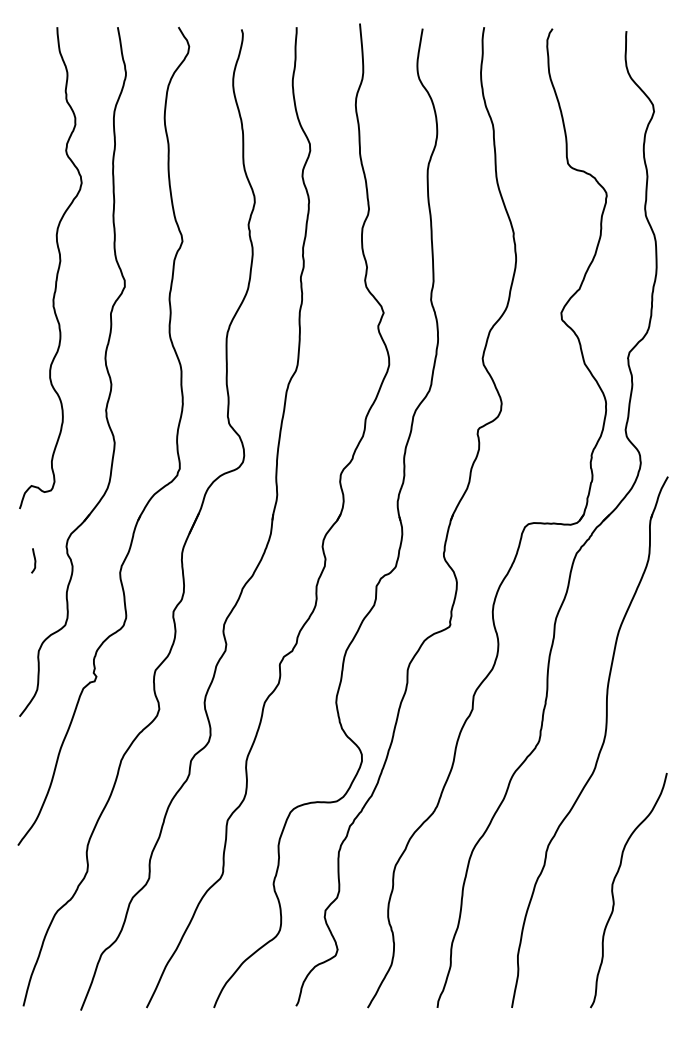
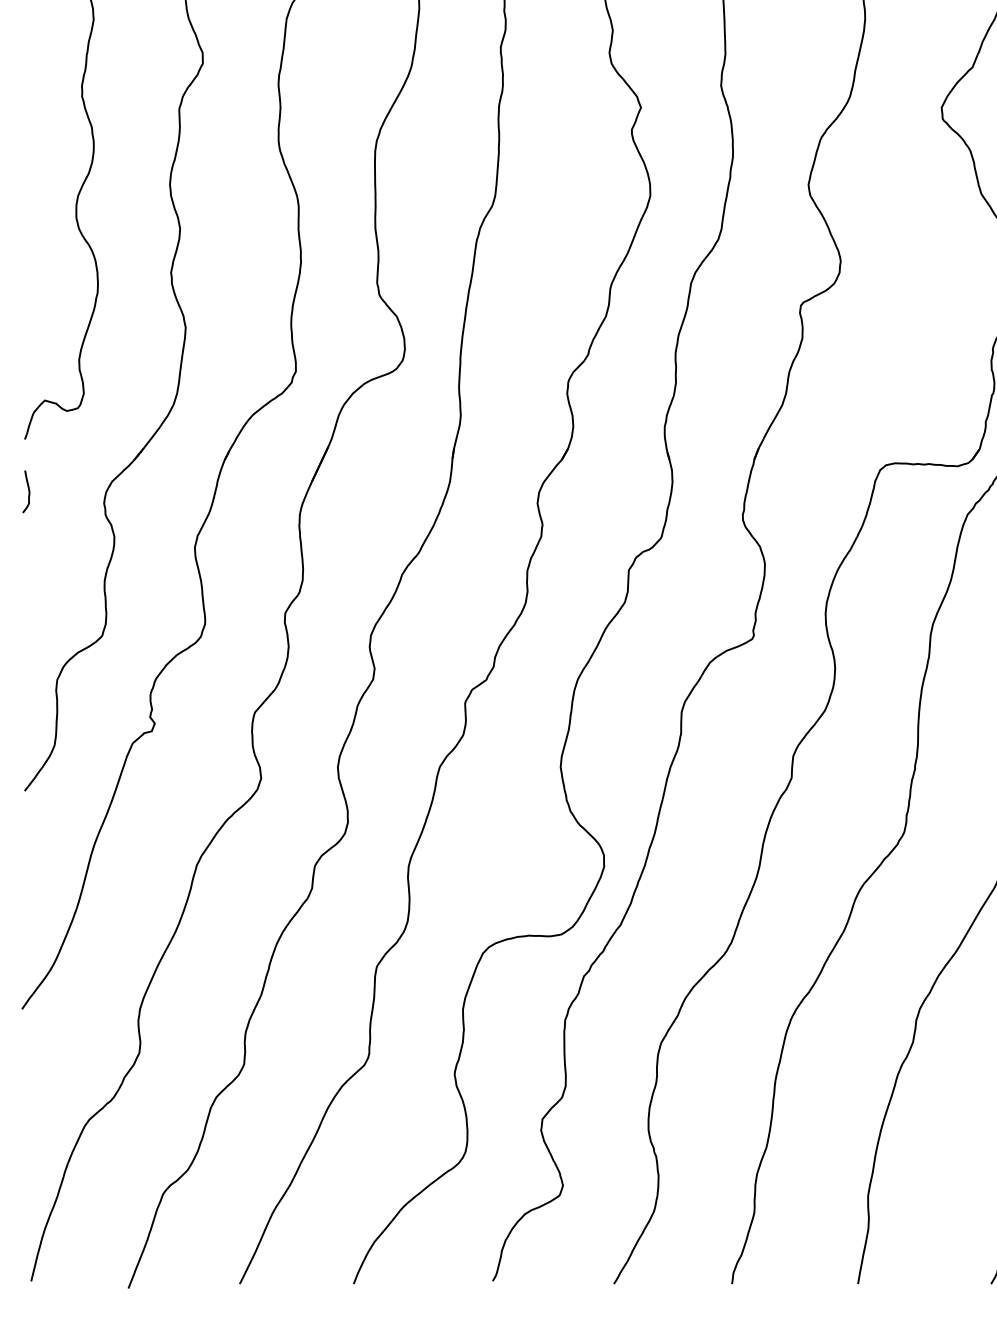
curve: (34, 560) -> (27, 491), moved

